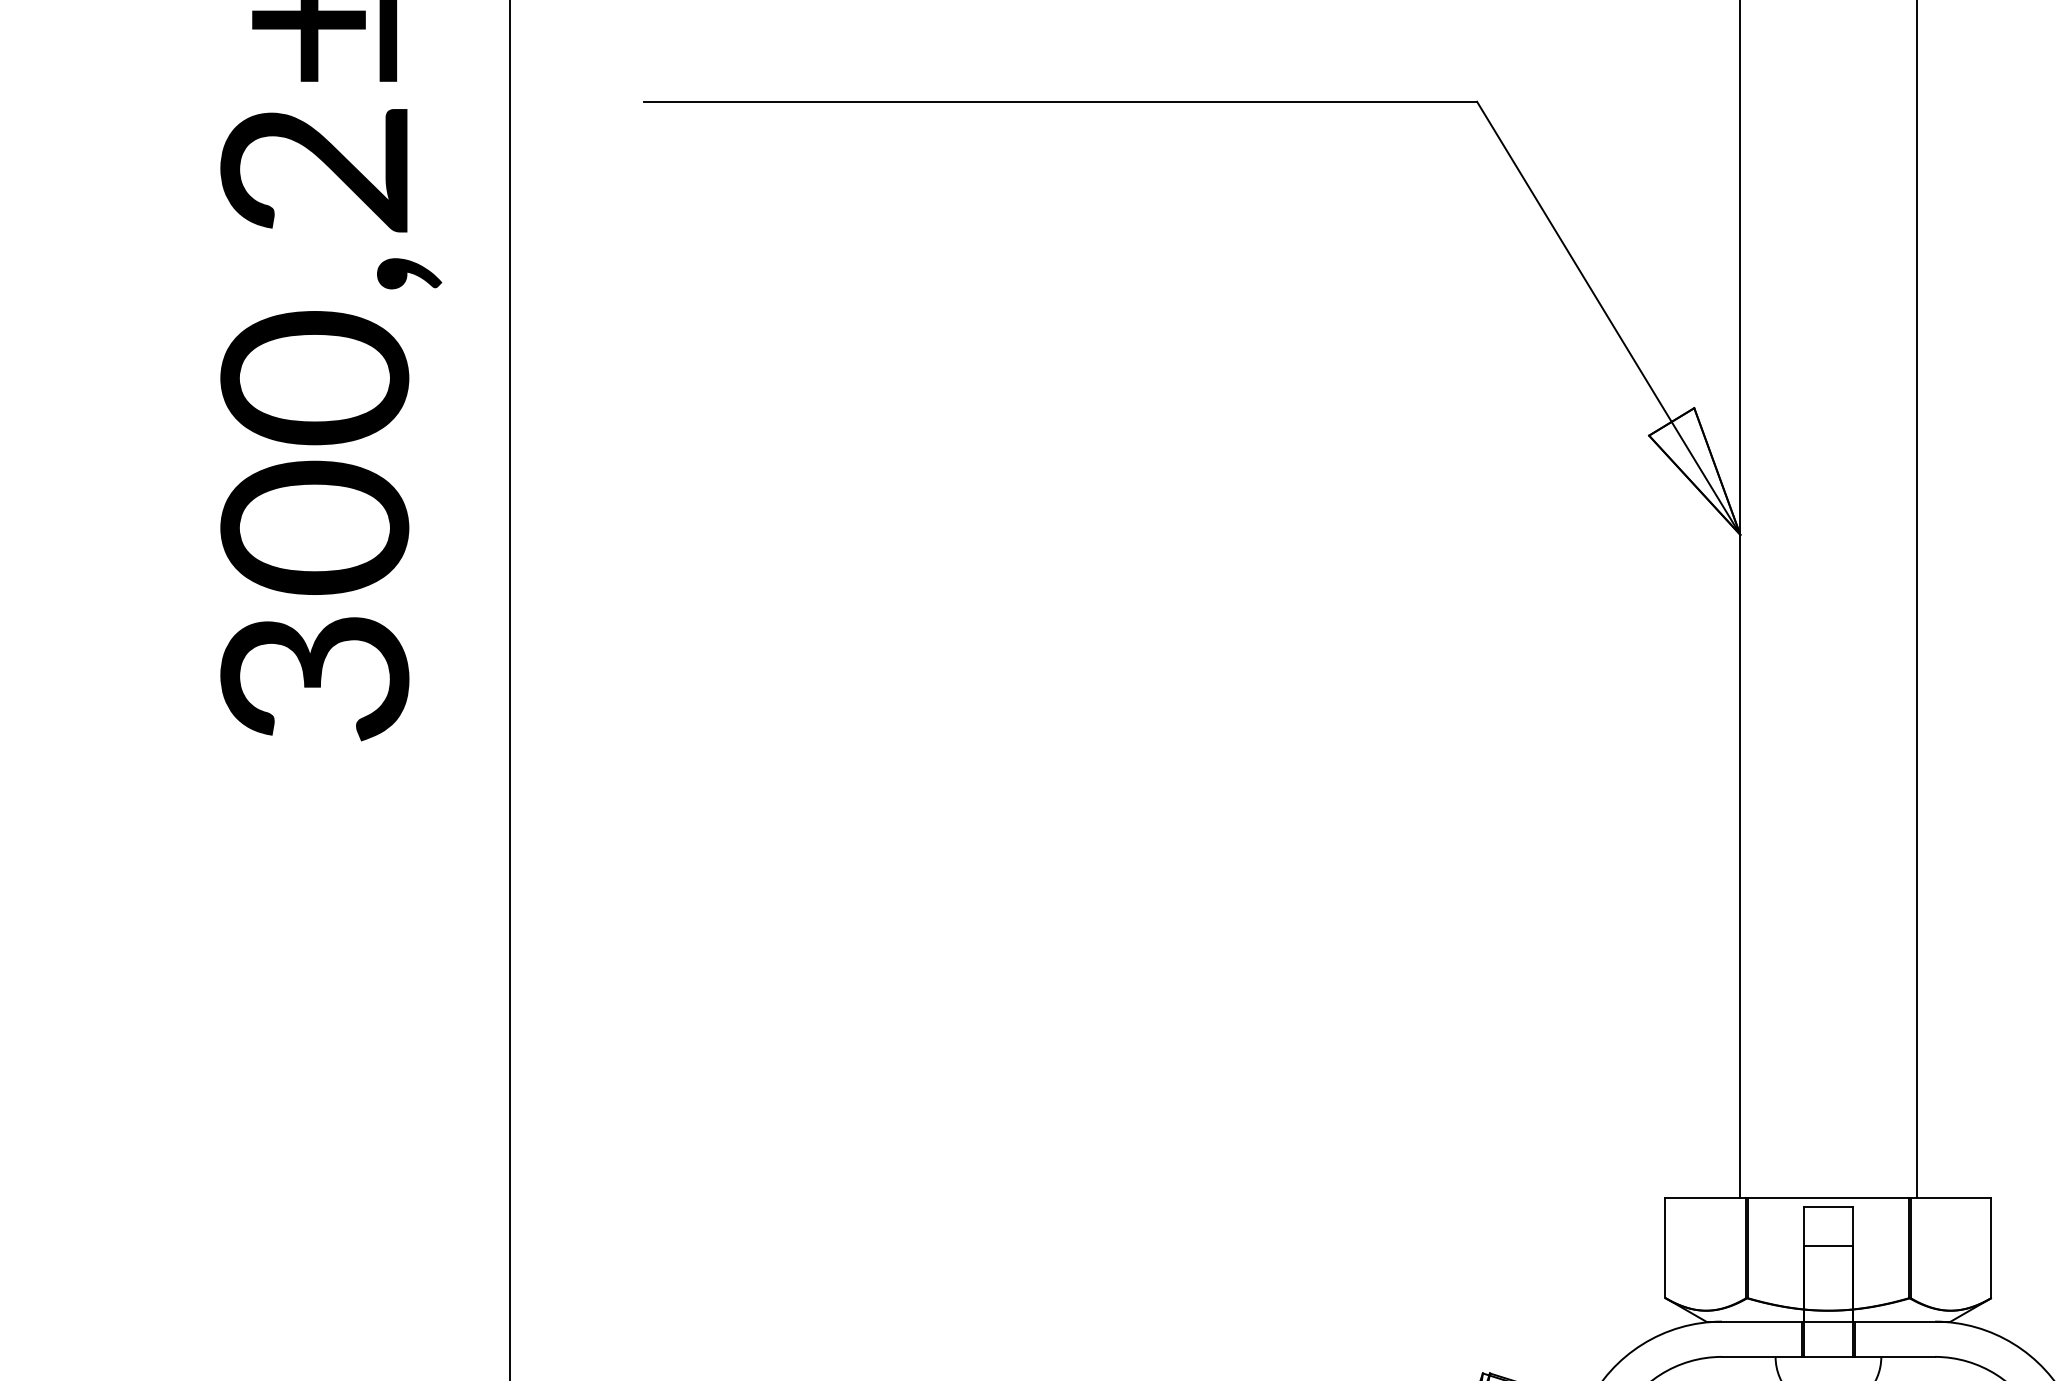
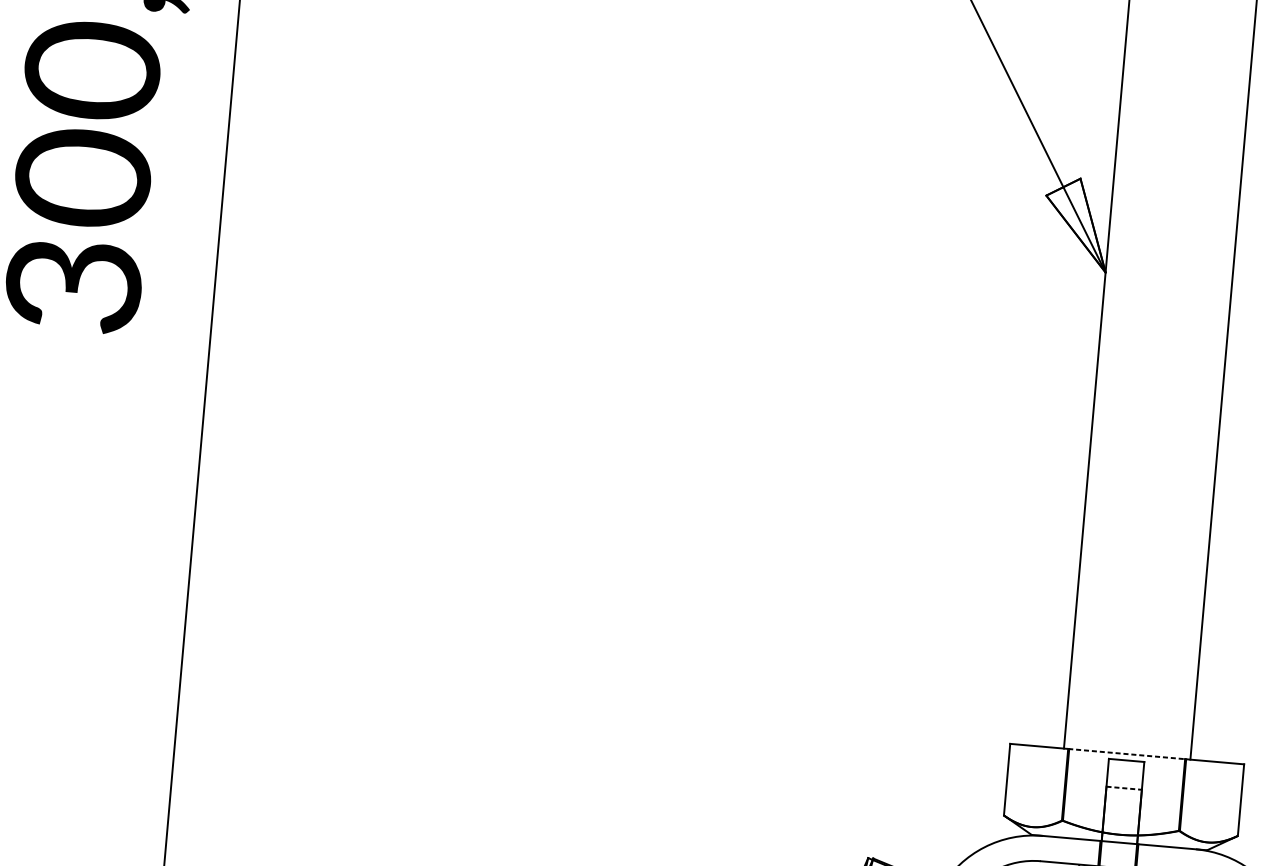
line: (1828, 1198) -> (1127, 754), solid -> dashed
line: (1828, 1245) -> (1124, 787), solid -> dashed

